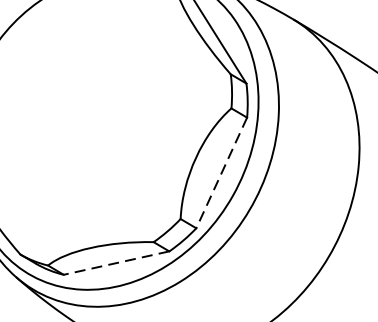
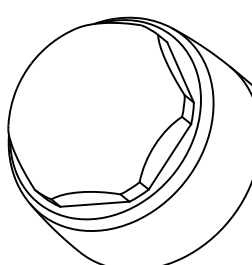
line: (220, 172) -> (169, 156), dashed -> solid
line: (115, 263) -> (94, 204), dashed -> solid

